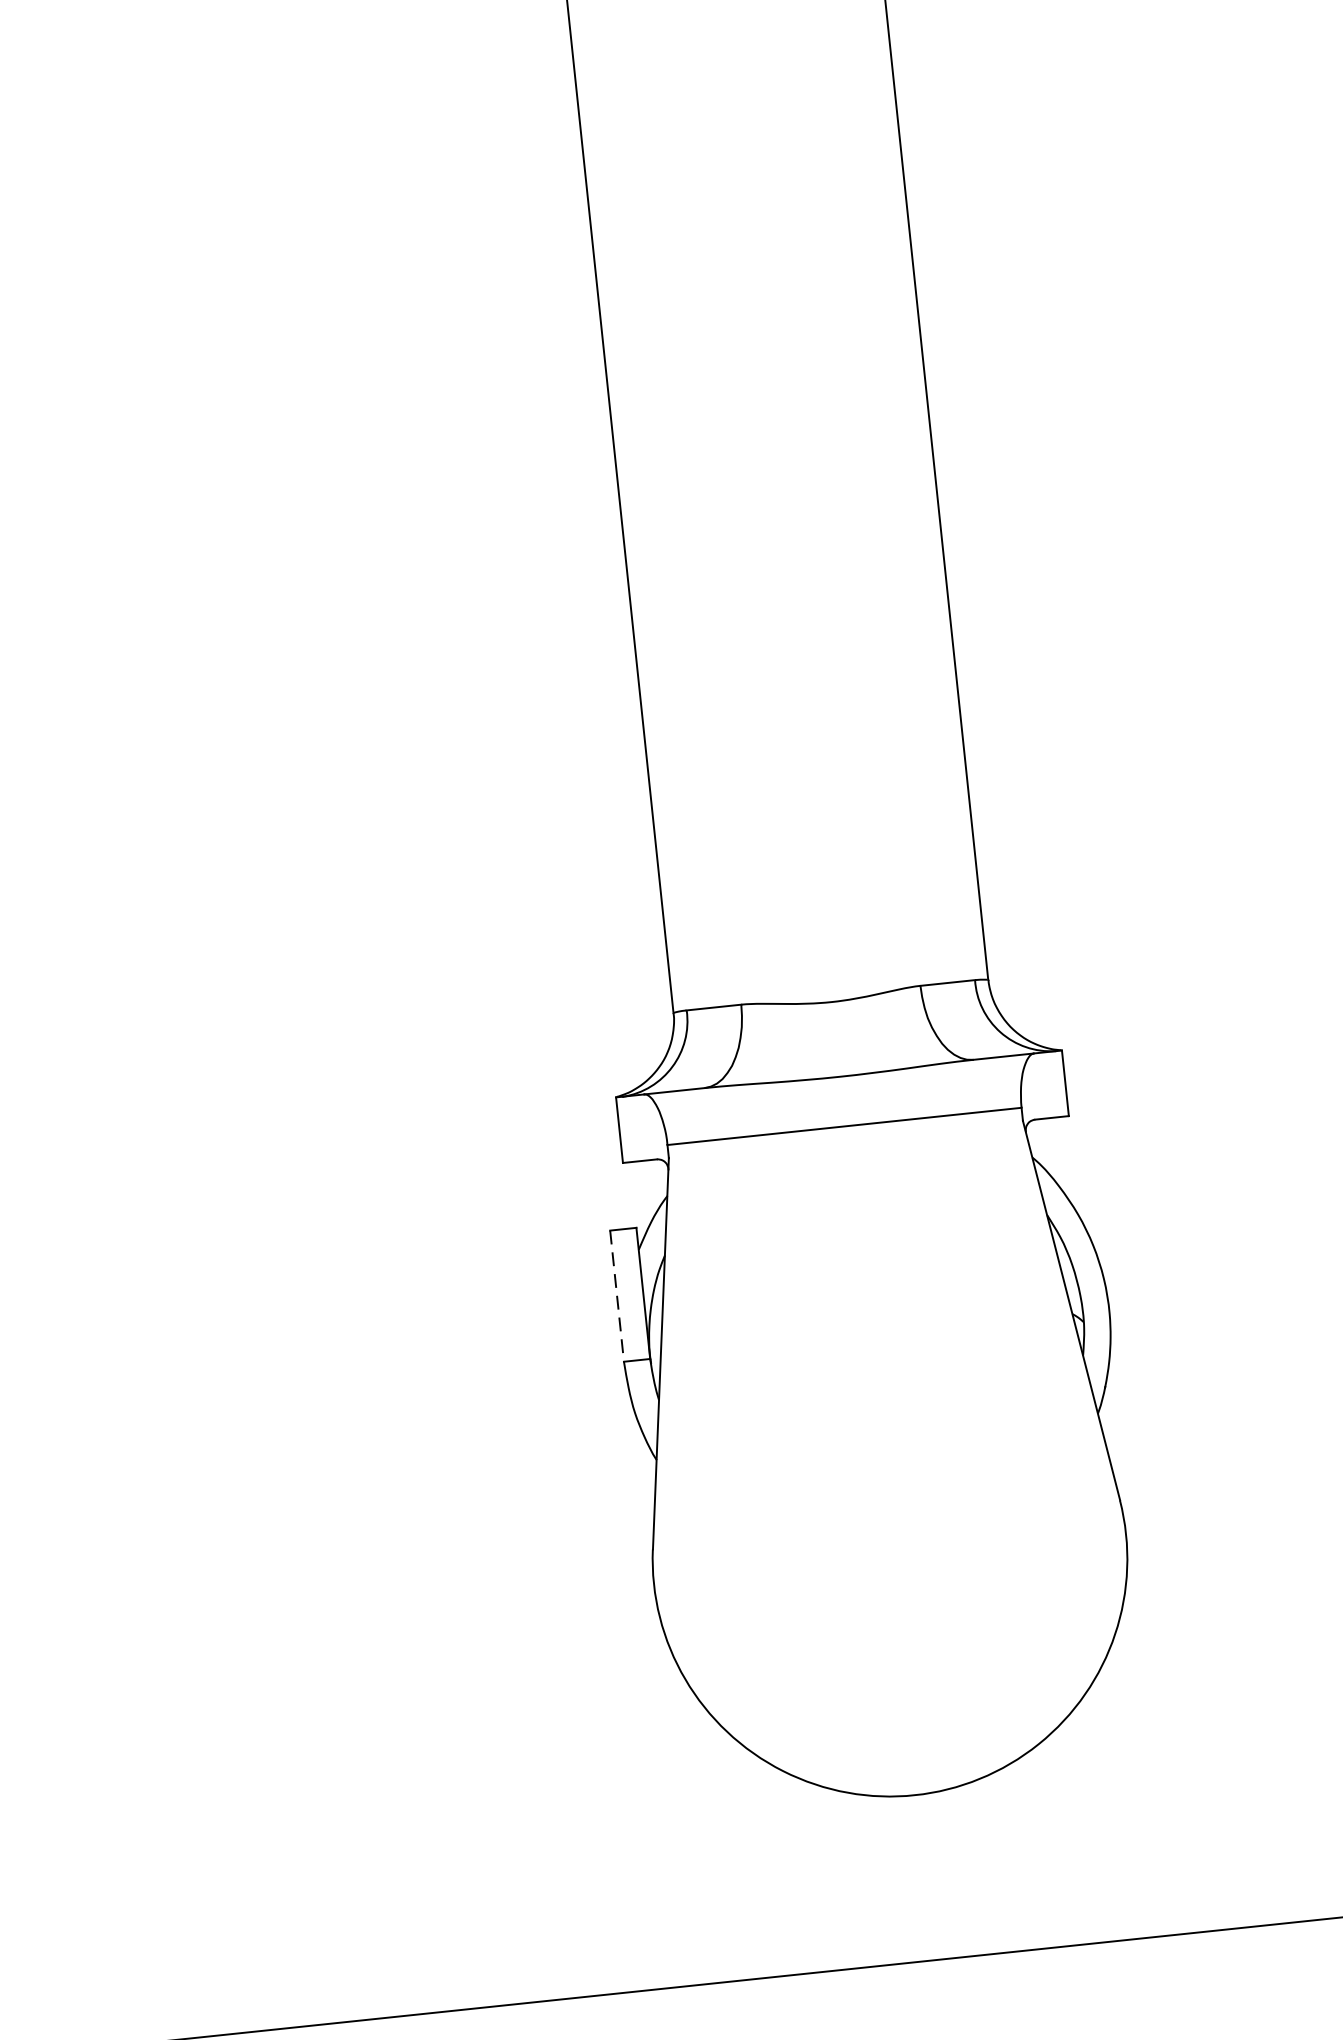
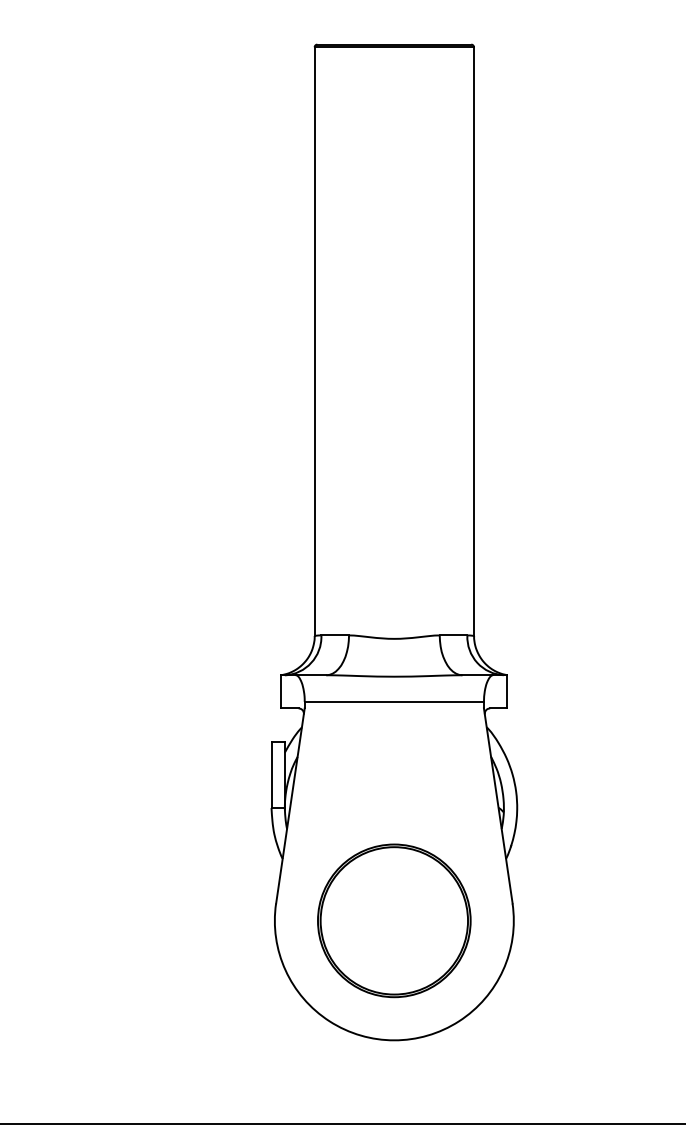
line: (617, 1297) -> (271, 775), dashed -> solid
part: (890, 1558) -> (394, 920), added

